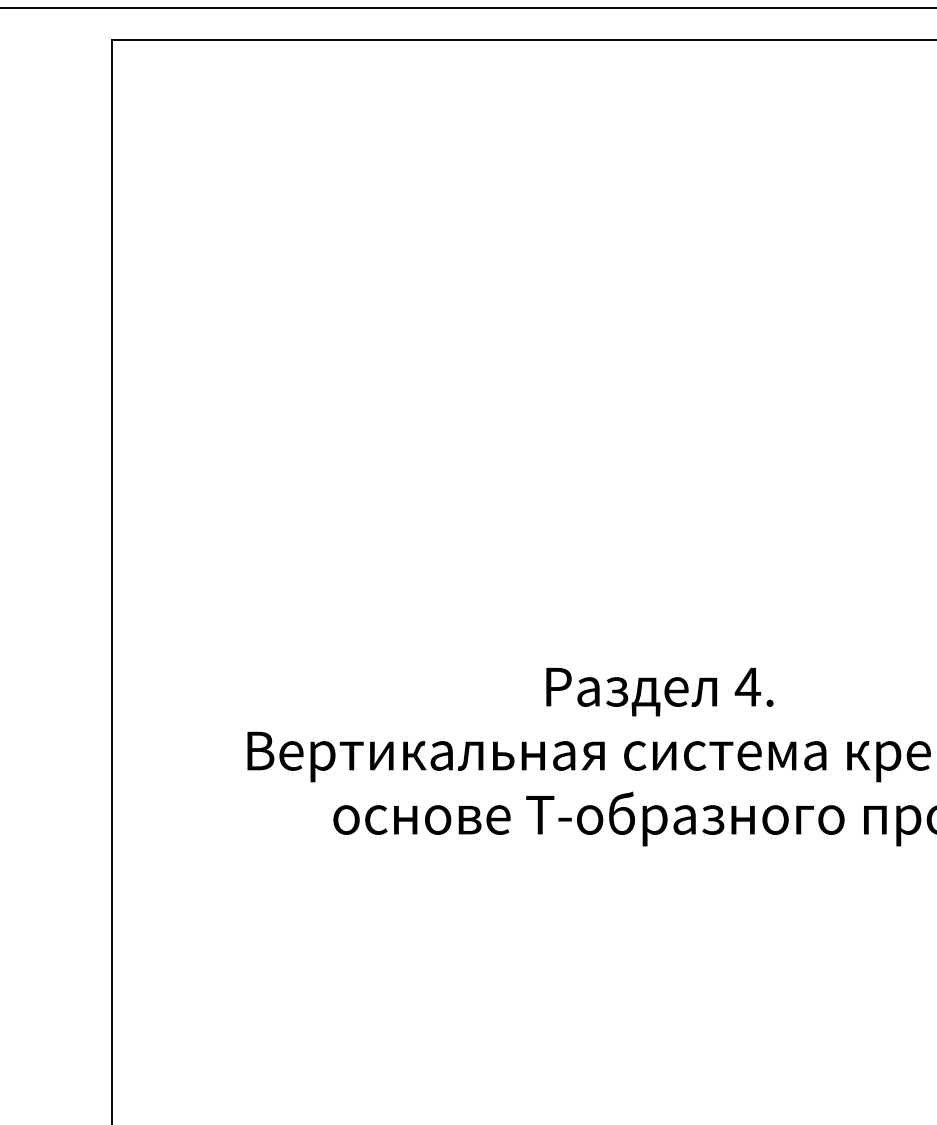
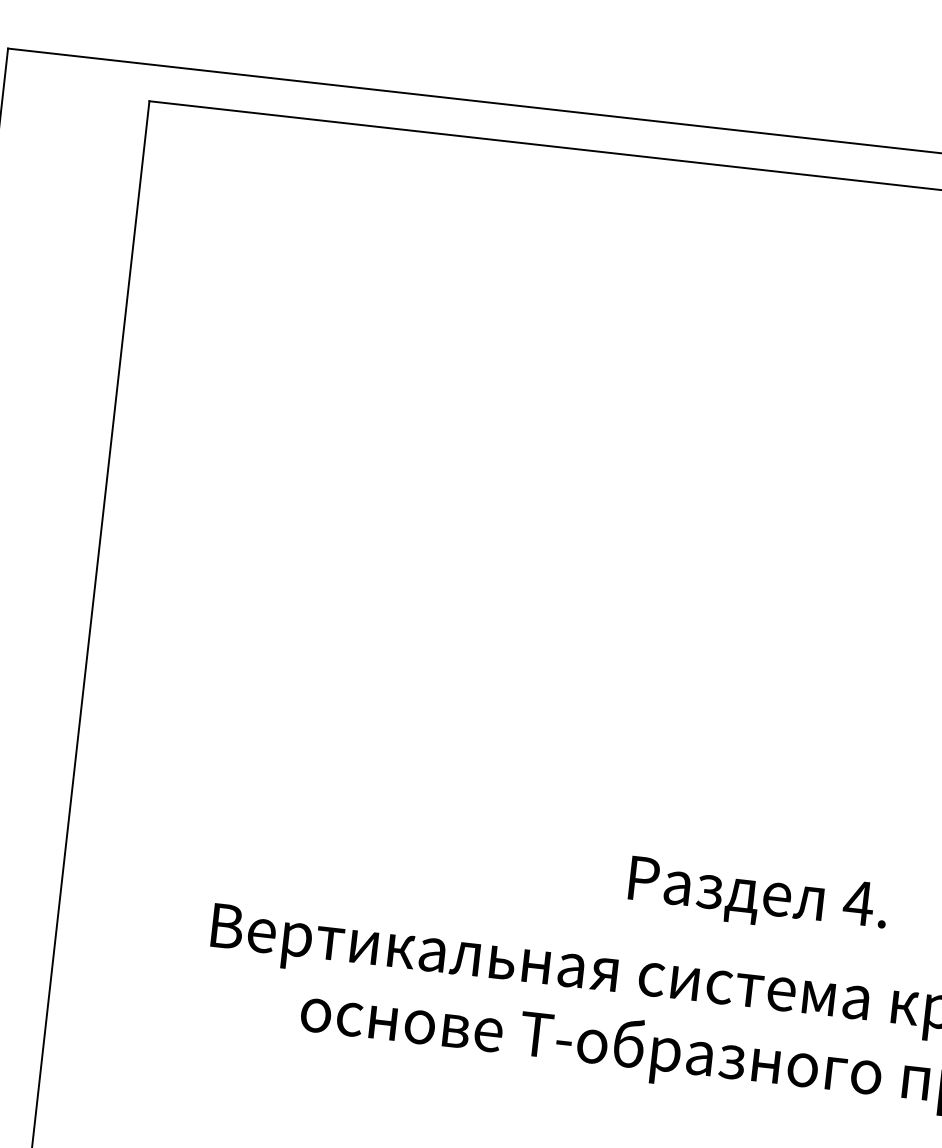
text: (659, 691) -> (757, 896), moved

